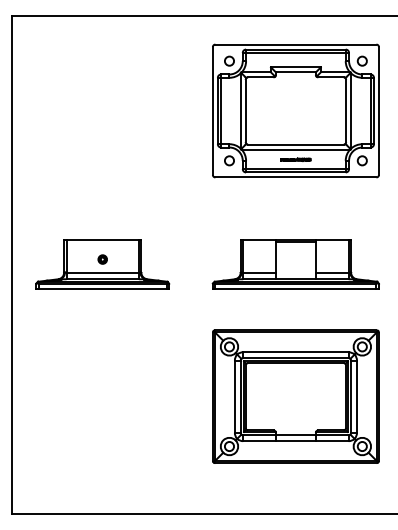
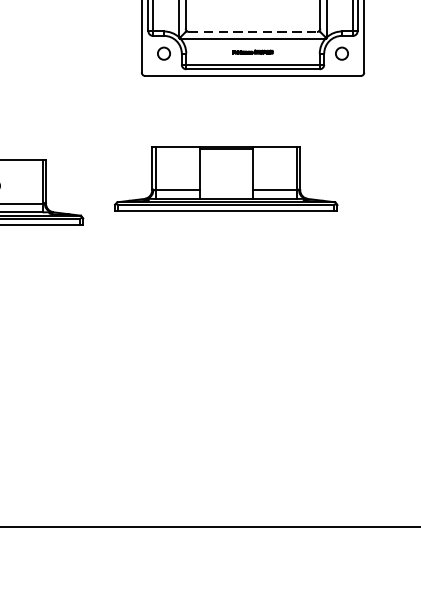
line: (295, 144) -> (252, 31), solid -> dashed
part: (295, 264) -> (225, 179), moved
part: (295, 396) -> (252, 369), removed

